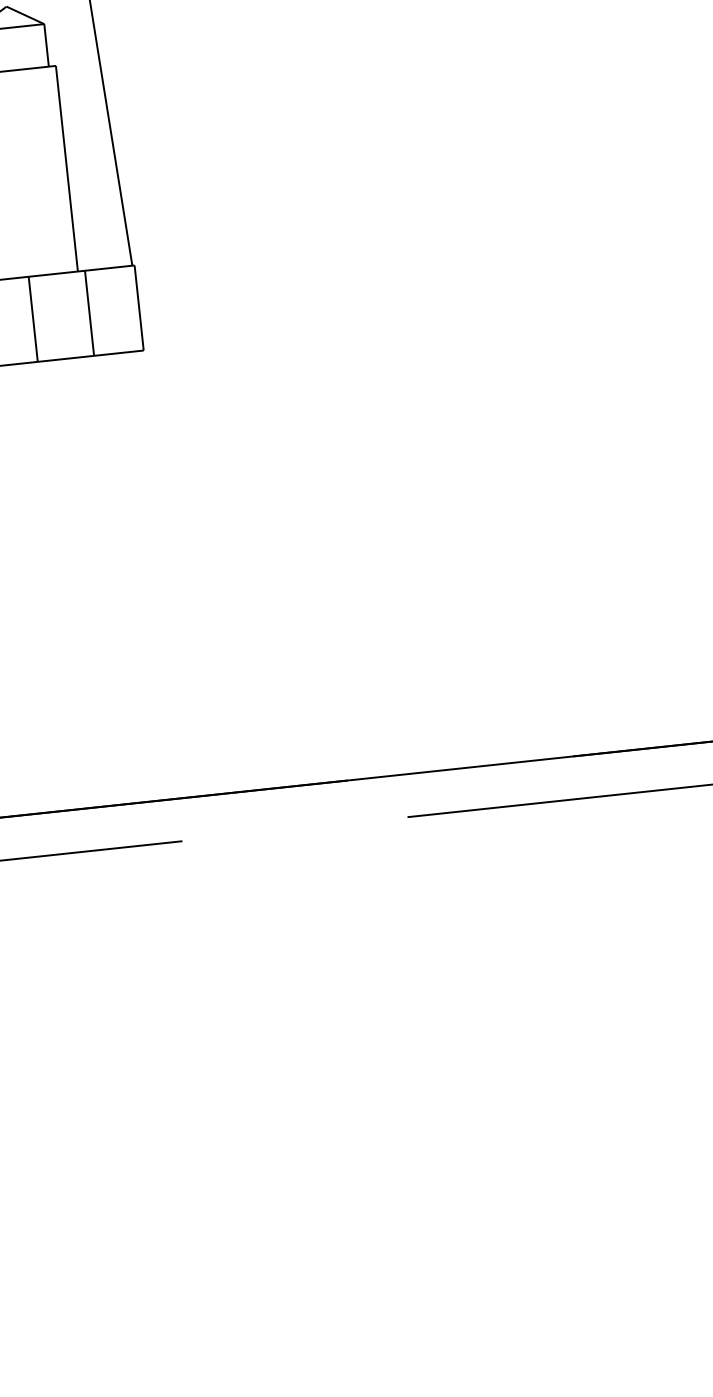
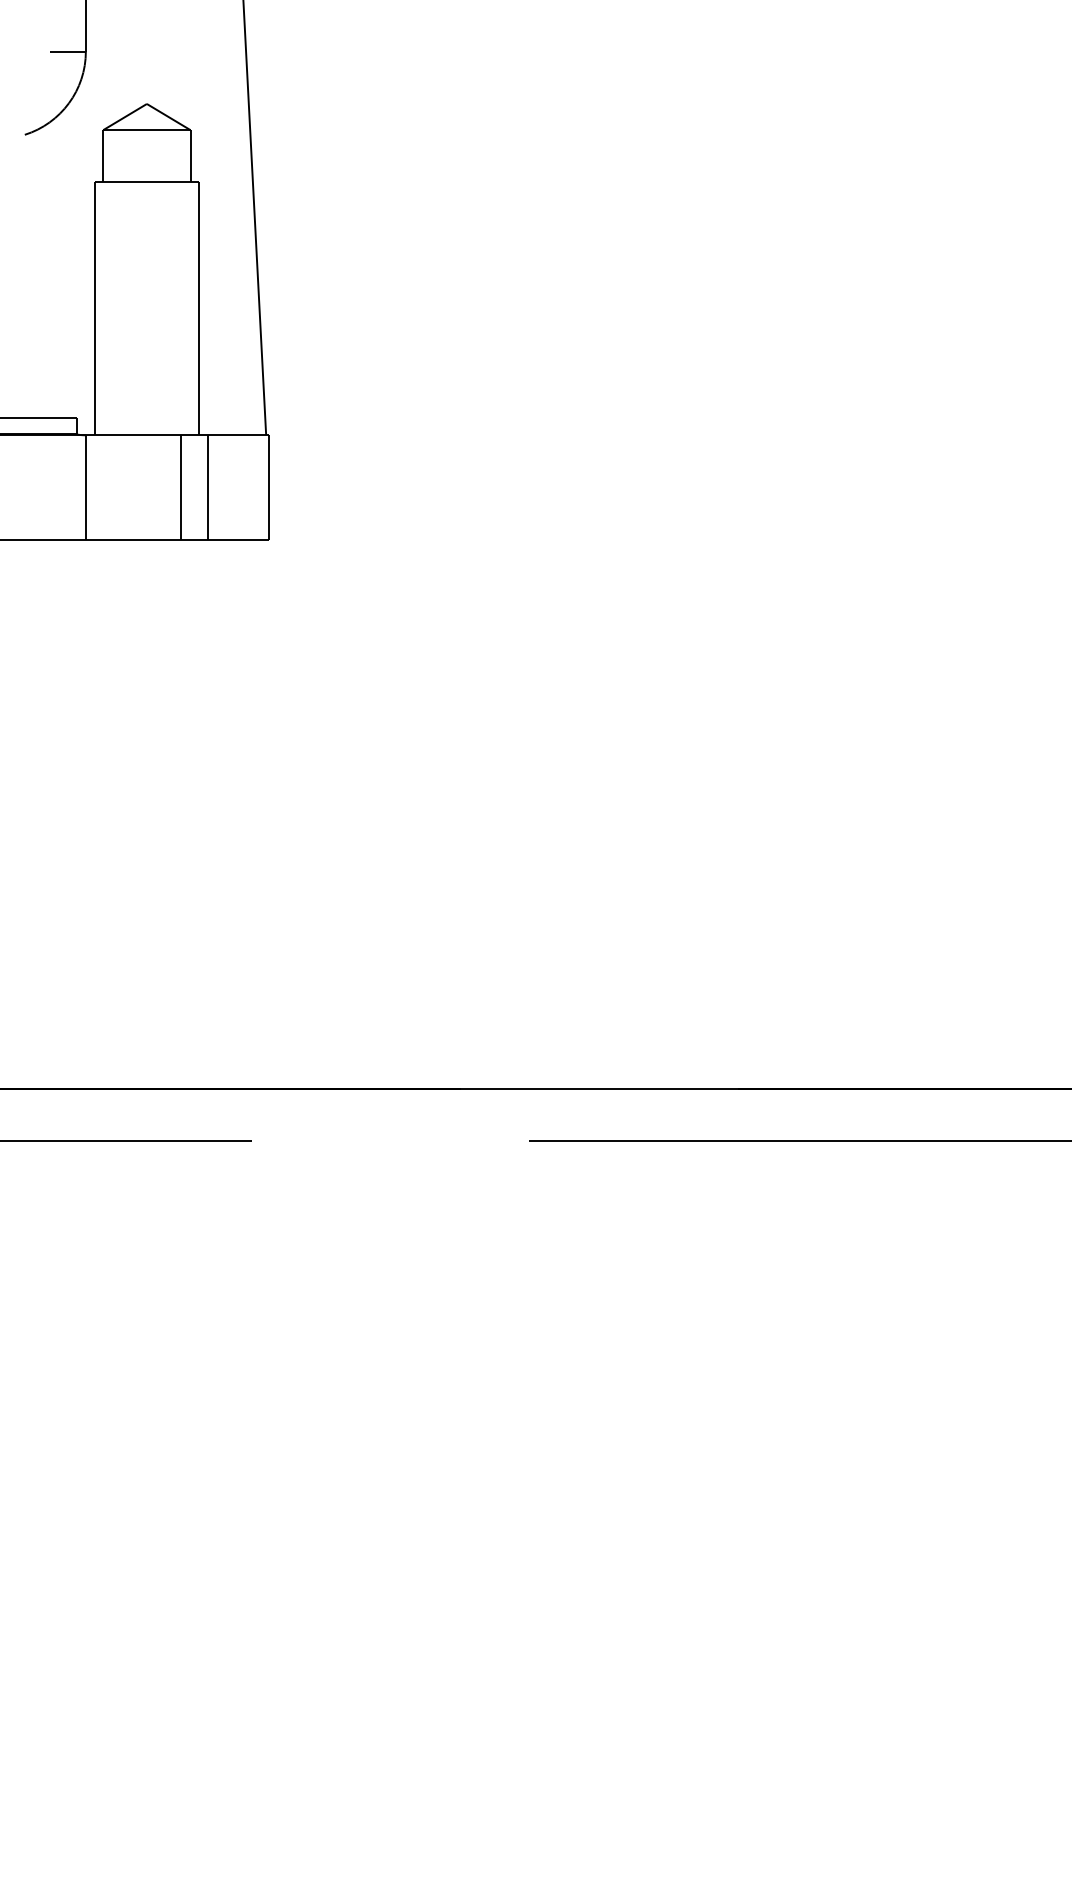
line: (33, 319) -> (180, 487), moved

